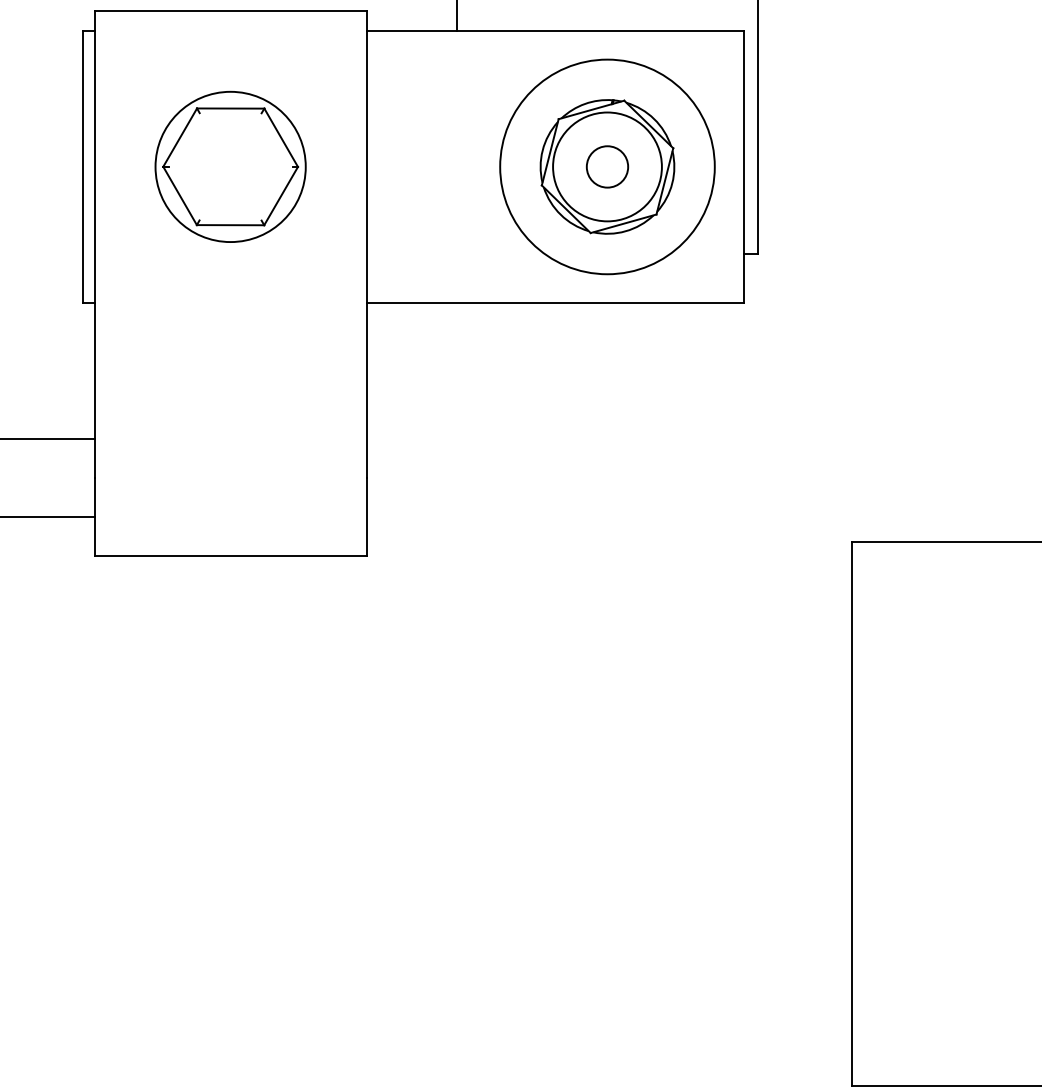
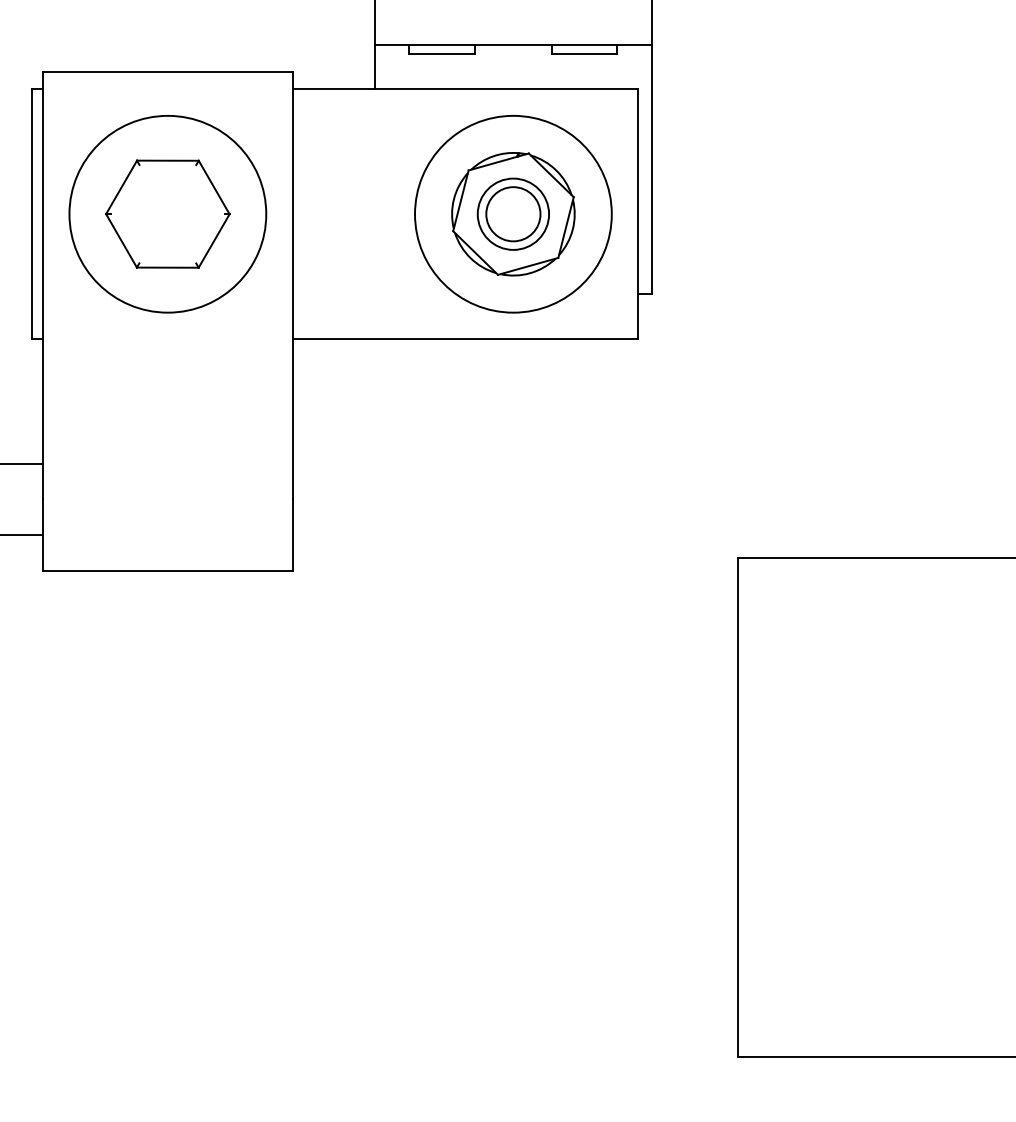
circle: (230, 166) -> (167, 213), size x1.43
circle: (607, 166) -> (513, 213), size x0.71
circle: (607, 167) -> (513, 214), size x1.43

